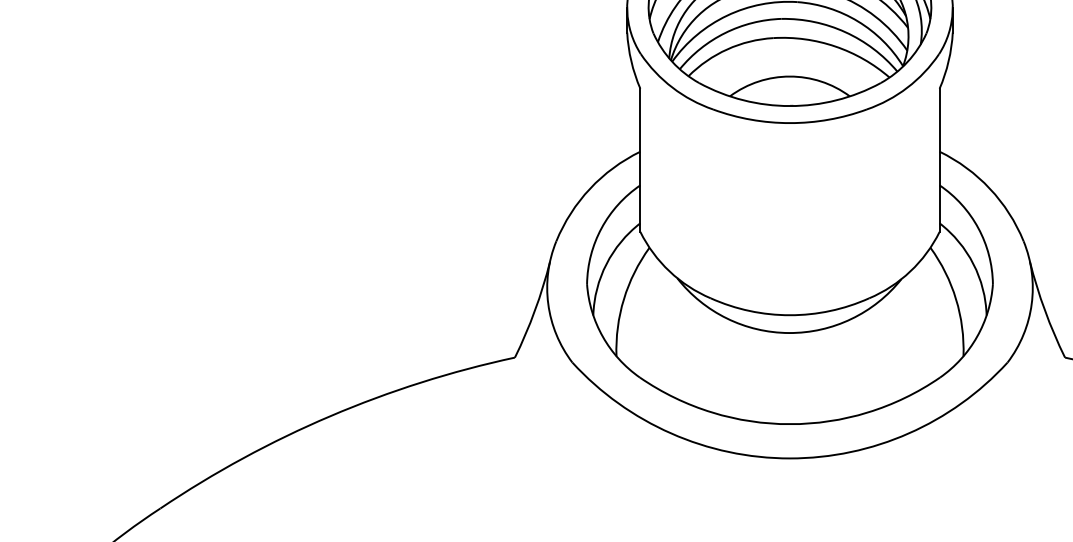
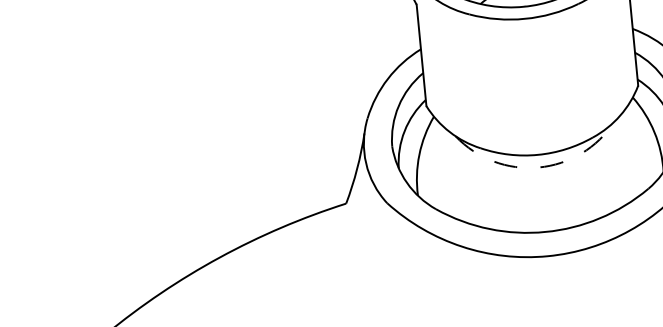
arc: (789, 333) -> (538, 167), solid -> dashed

